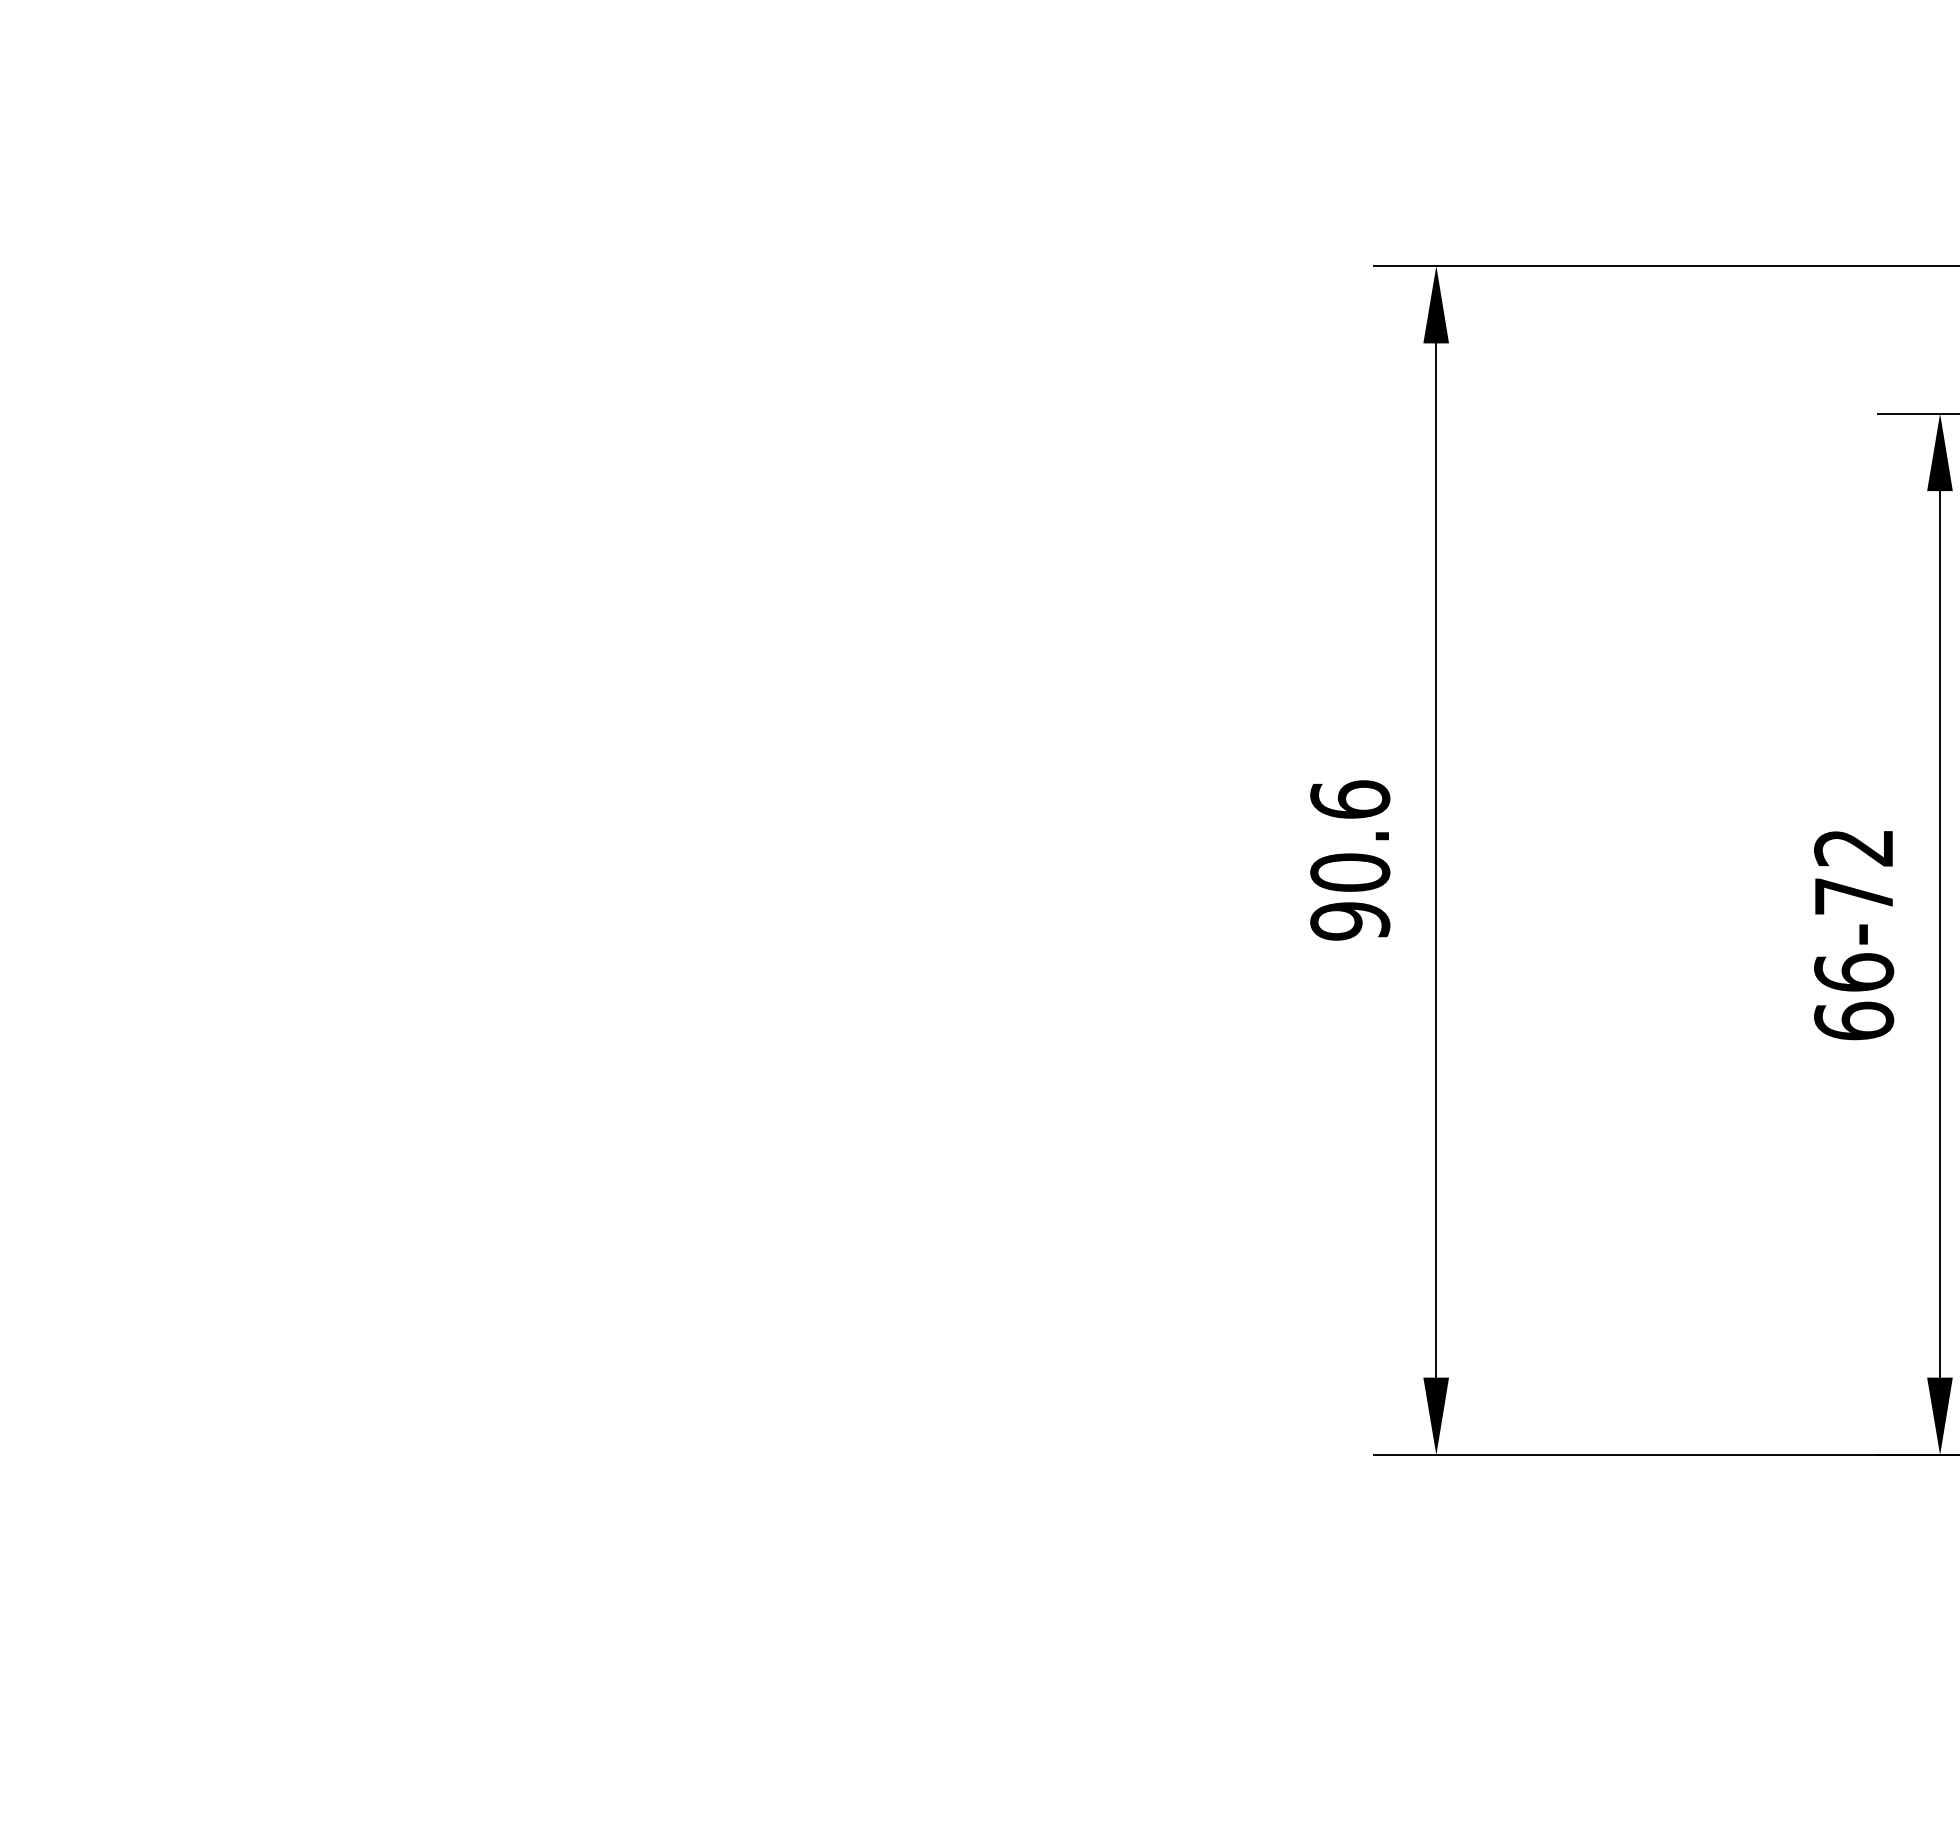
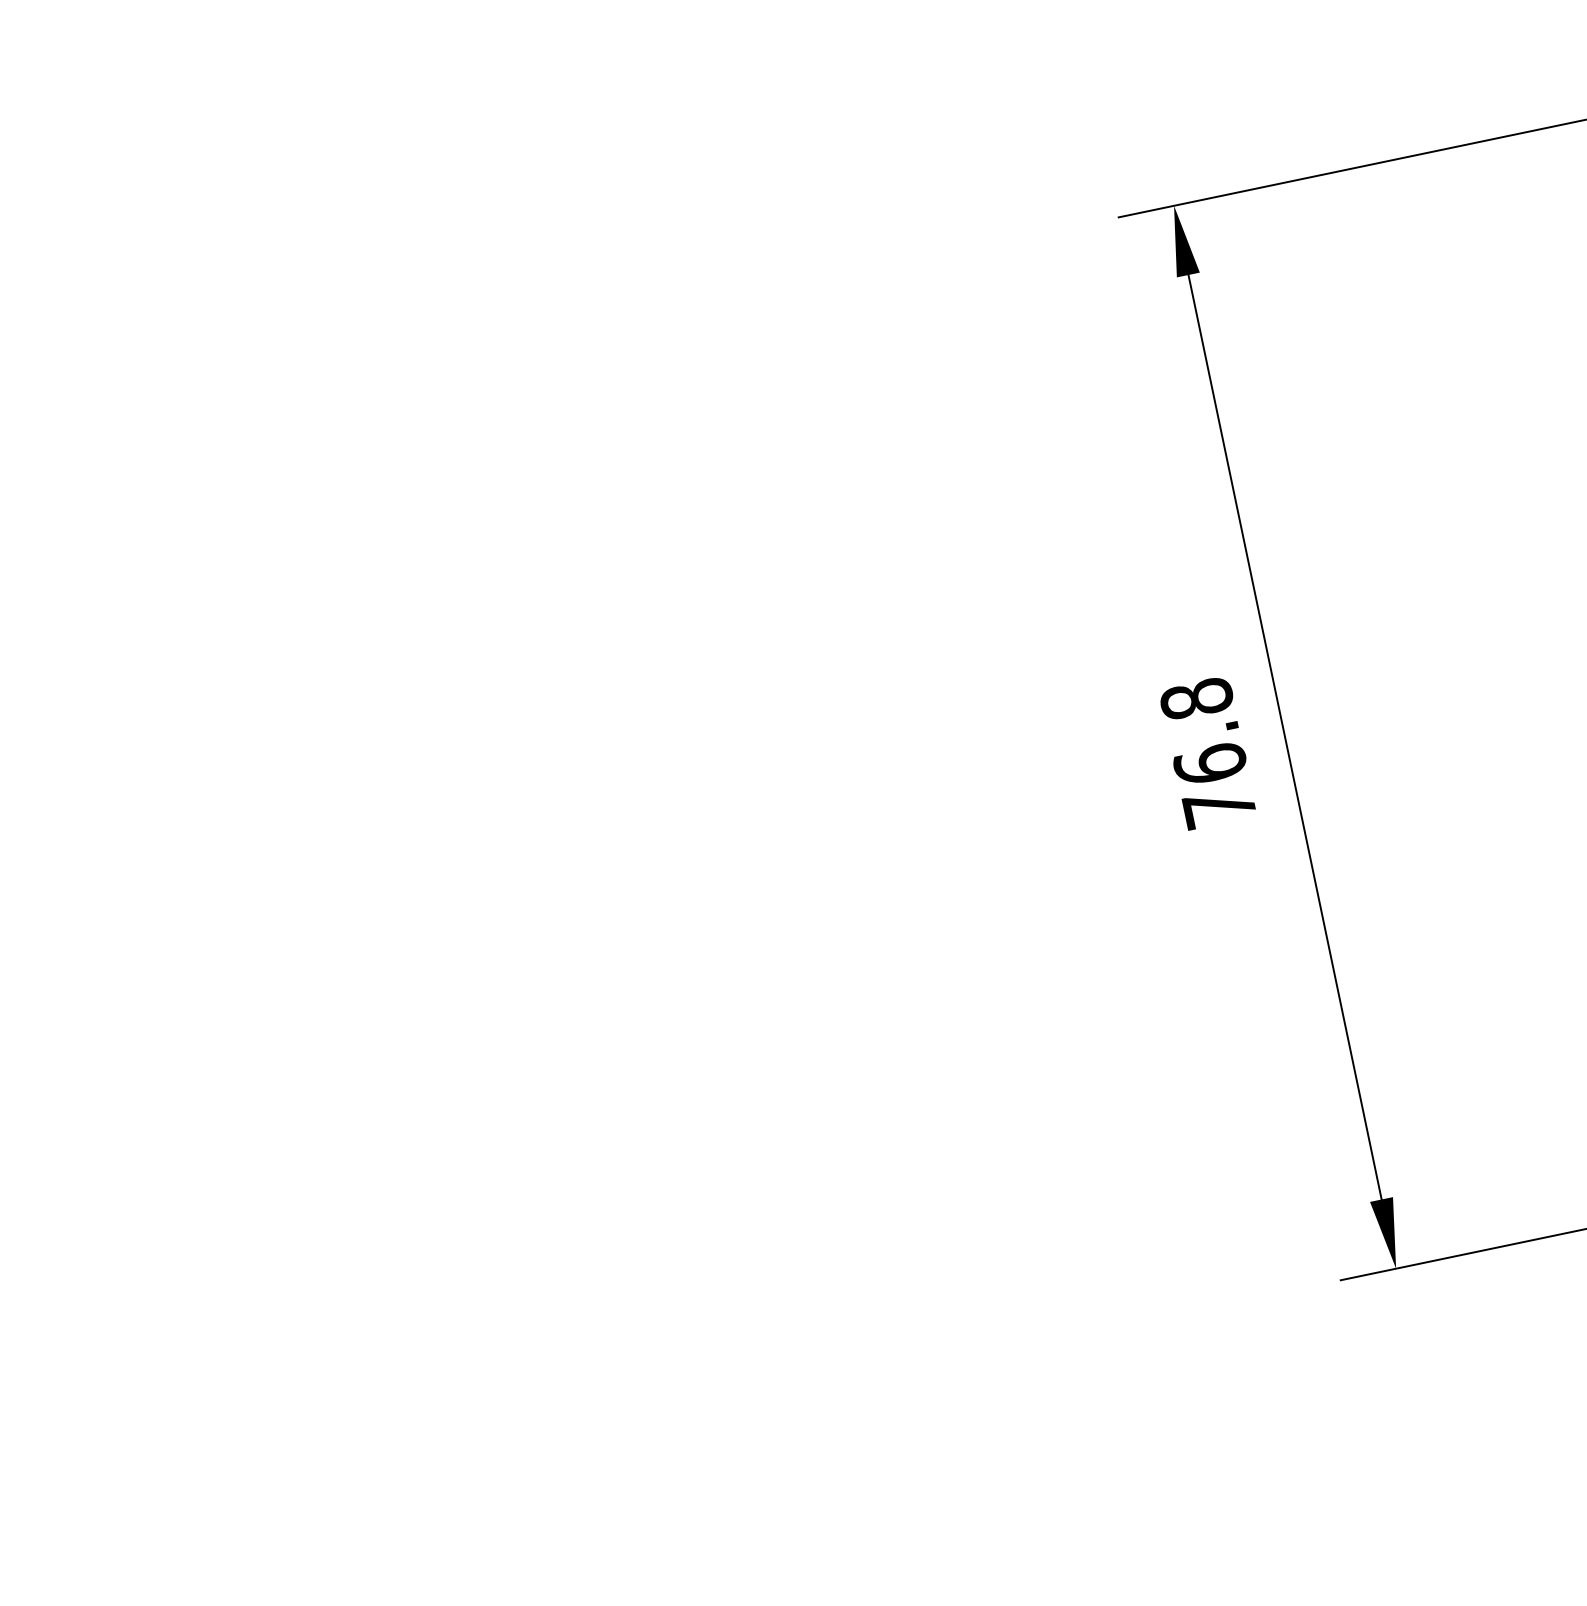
text: (1350, 860) -> (1208, 753), 90.6 -> 76.8

